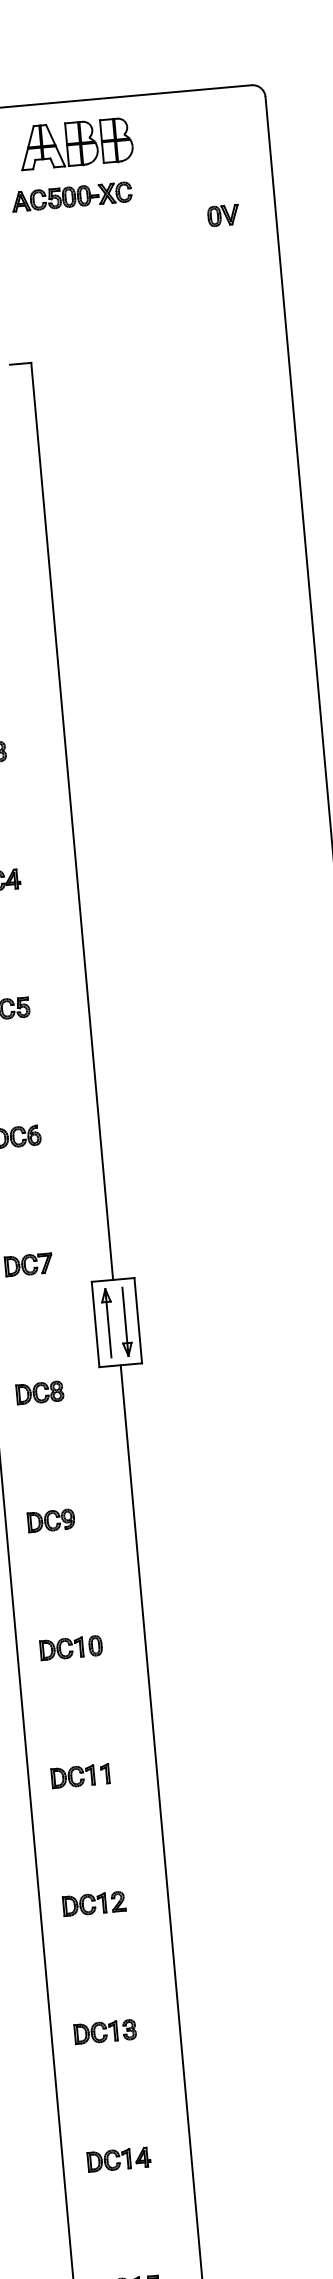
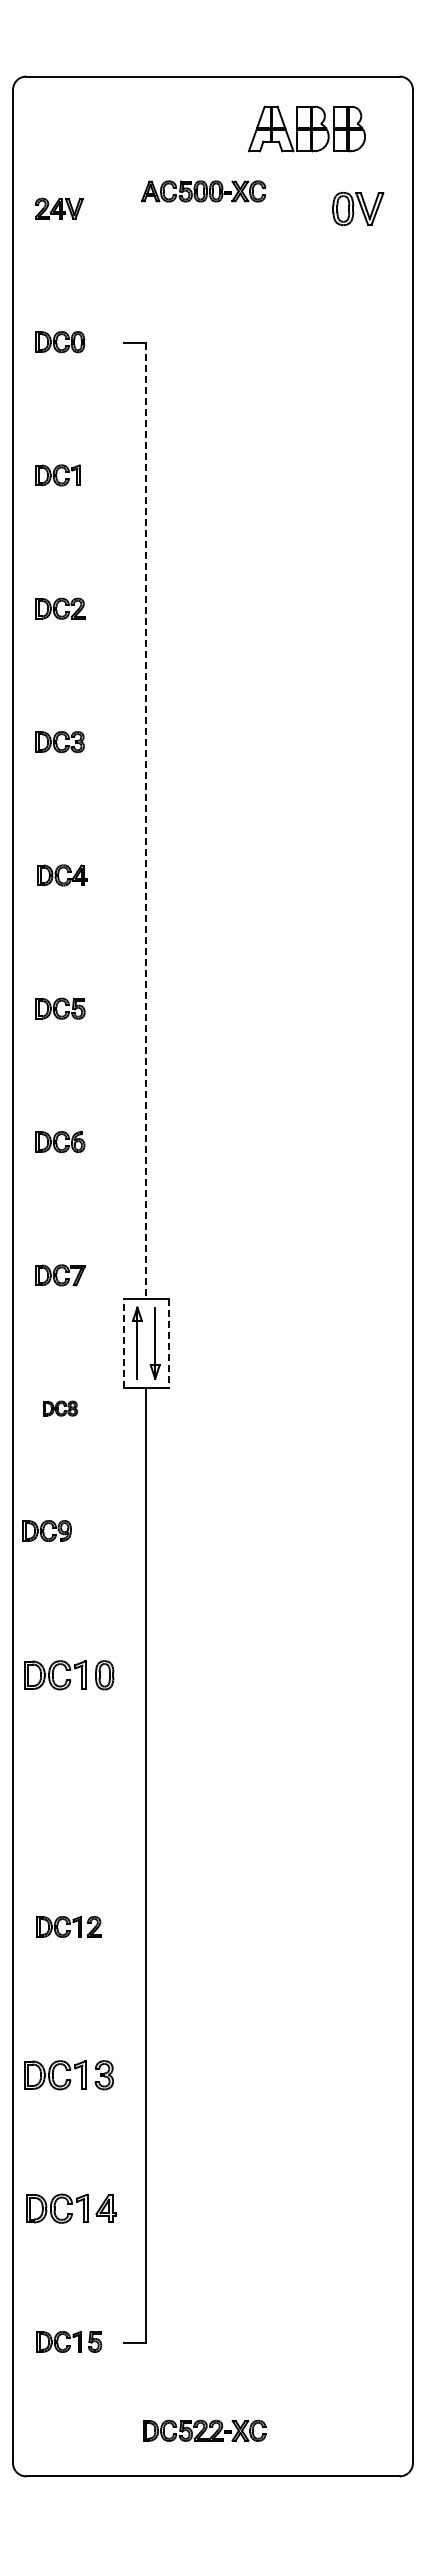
part: (75, 143) -> (306, 128), moved
part: (71, 196) -> (203, 191), moved
part: (223, 215) -> (358, 208), size x1.6
line: (72, 820) -> (146, 820), solid -> dashed
line: (138, 1321) -> (168, 1343), solid -> dashed
line: (95, 1323) -> (124, 1342), solid -> dashed
part: (40, 1392) -> (60, 1408), size x0.7
part: (50, 1520) -> (46, 1530), moved
part: (70, 1648) -> (68, 1675), size x1.4
part: (80, 1776) -> (66, 1808), removed
part: (93, 1903) -> (68, 1926), moved
part: (104, 2032) -> (68, 2075), size x1.4
part: (118, 2159) -> (70, 2208), size x1.4

